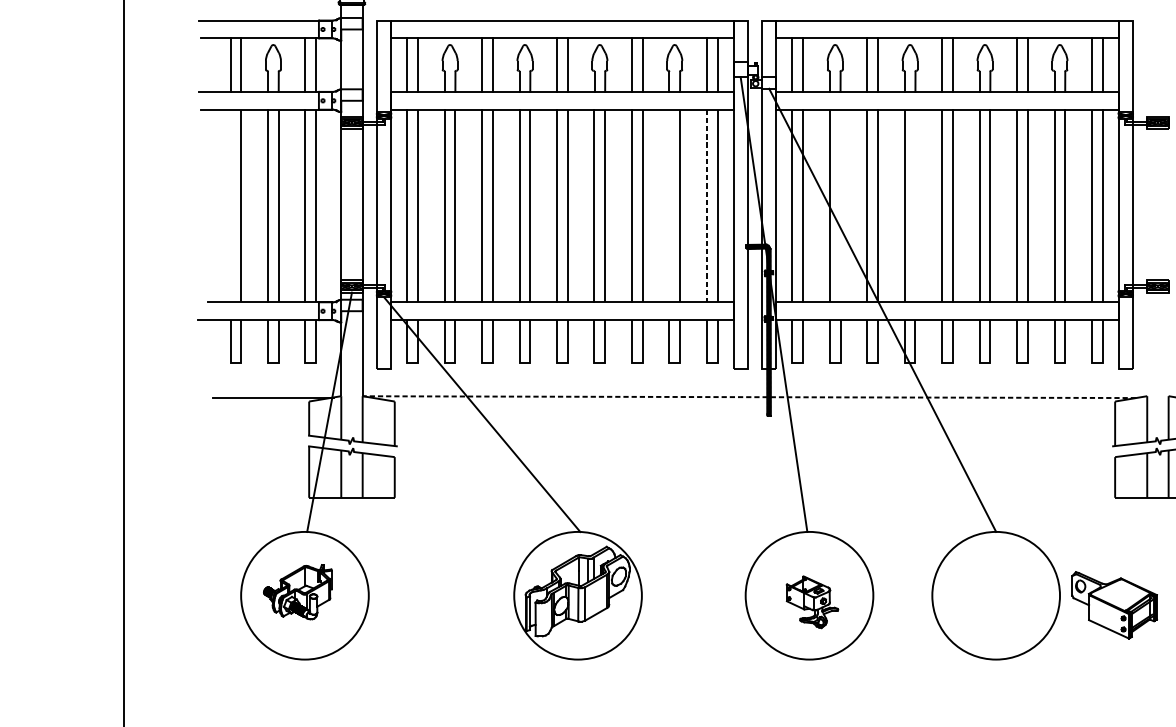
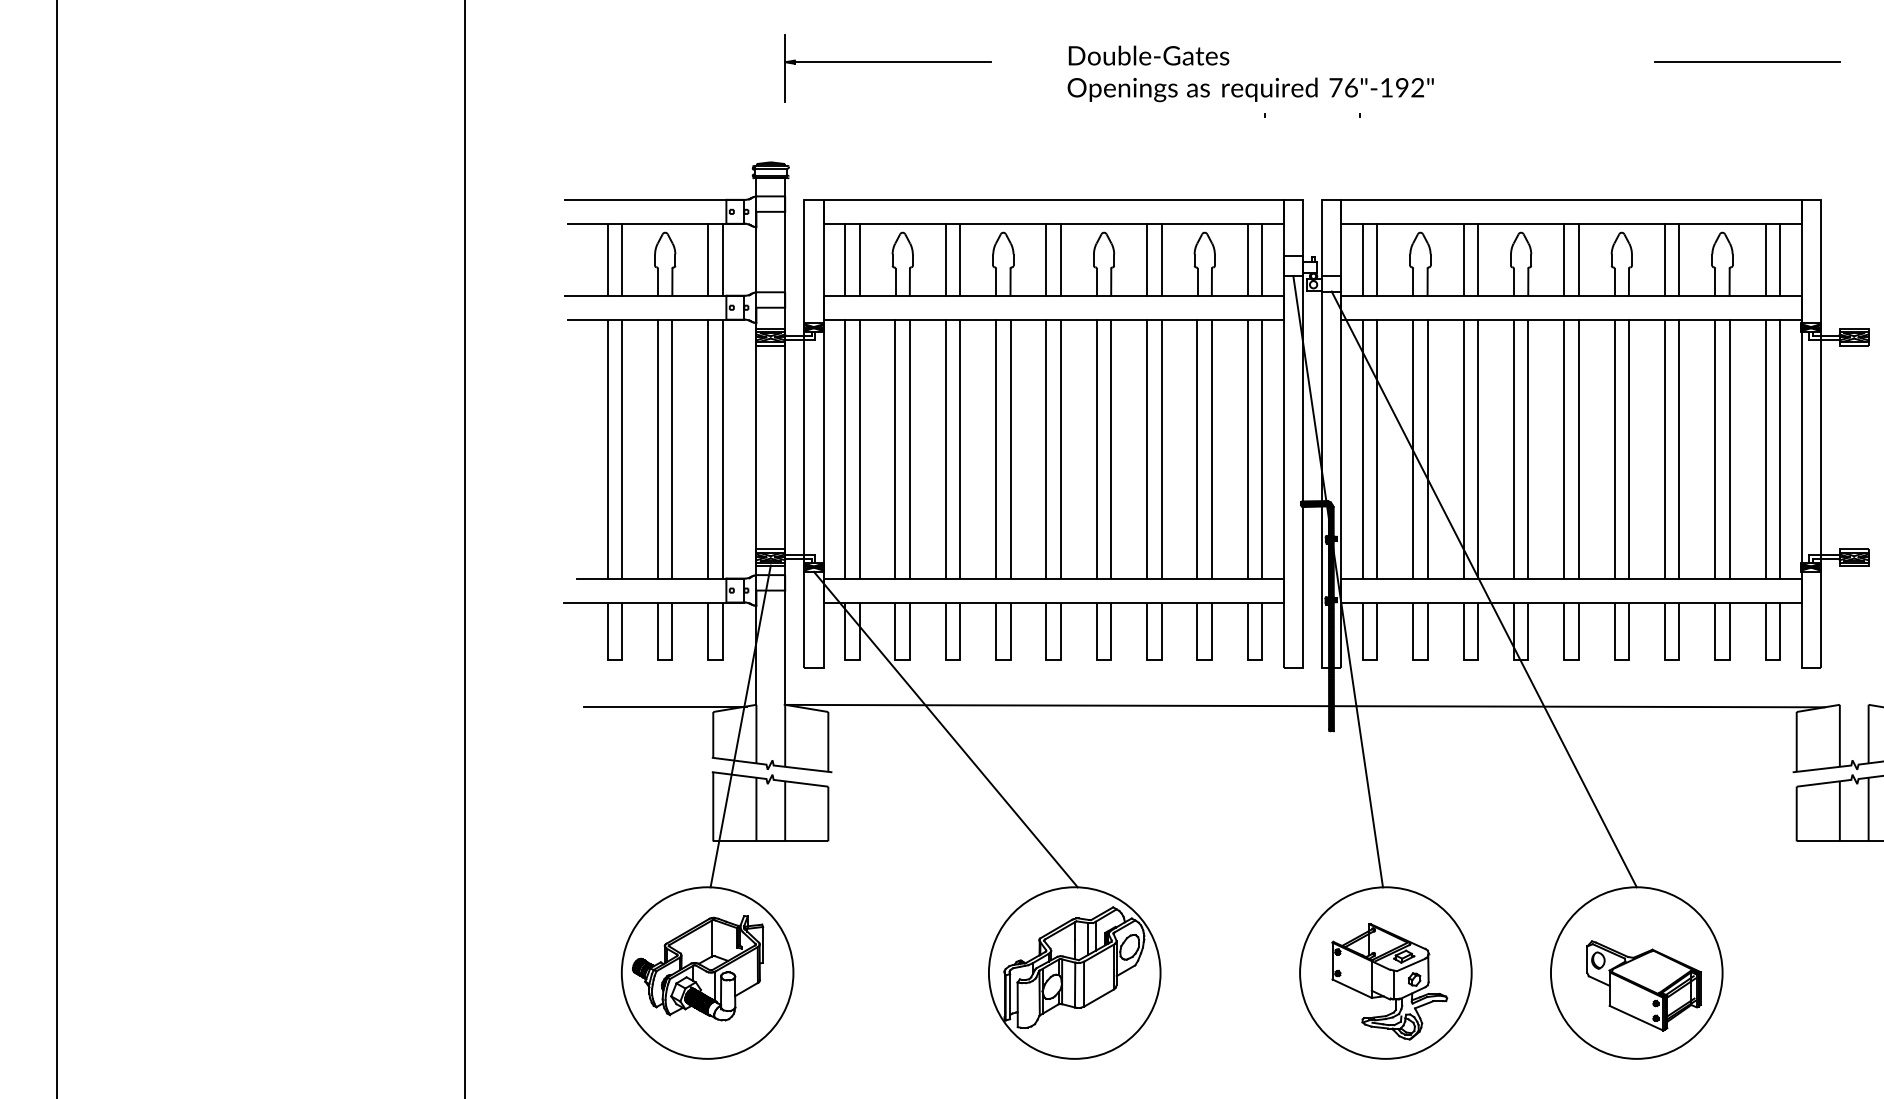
line: (230, 205) -> (607, 448), added
line: (669, 205) -> (1197, 448), added
line: (840, 205) -> (1427, 448), added
line: (915, 205) -> (1528, 448), added
line: (706, 206) -> (1247, 449), dashed -> solid
line: (748, 397) -> (1304, 706), dashed -> solid
part: (298, 592) -> (698, 968), size x1.43
part: (812, 602) -> (1389, 981), size x1.67
part: (1114, 604) -> (1643, 985), moved

